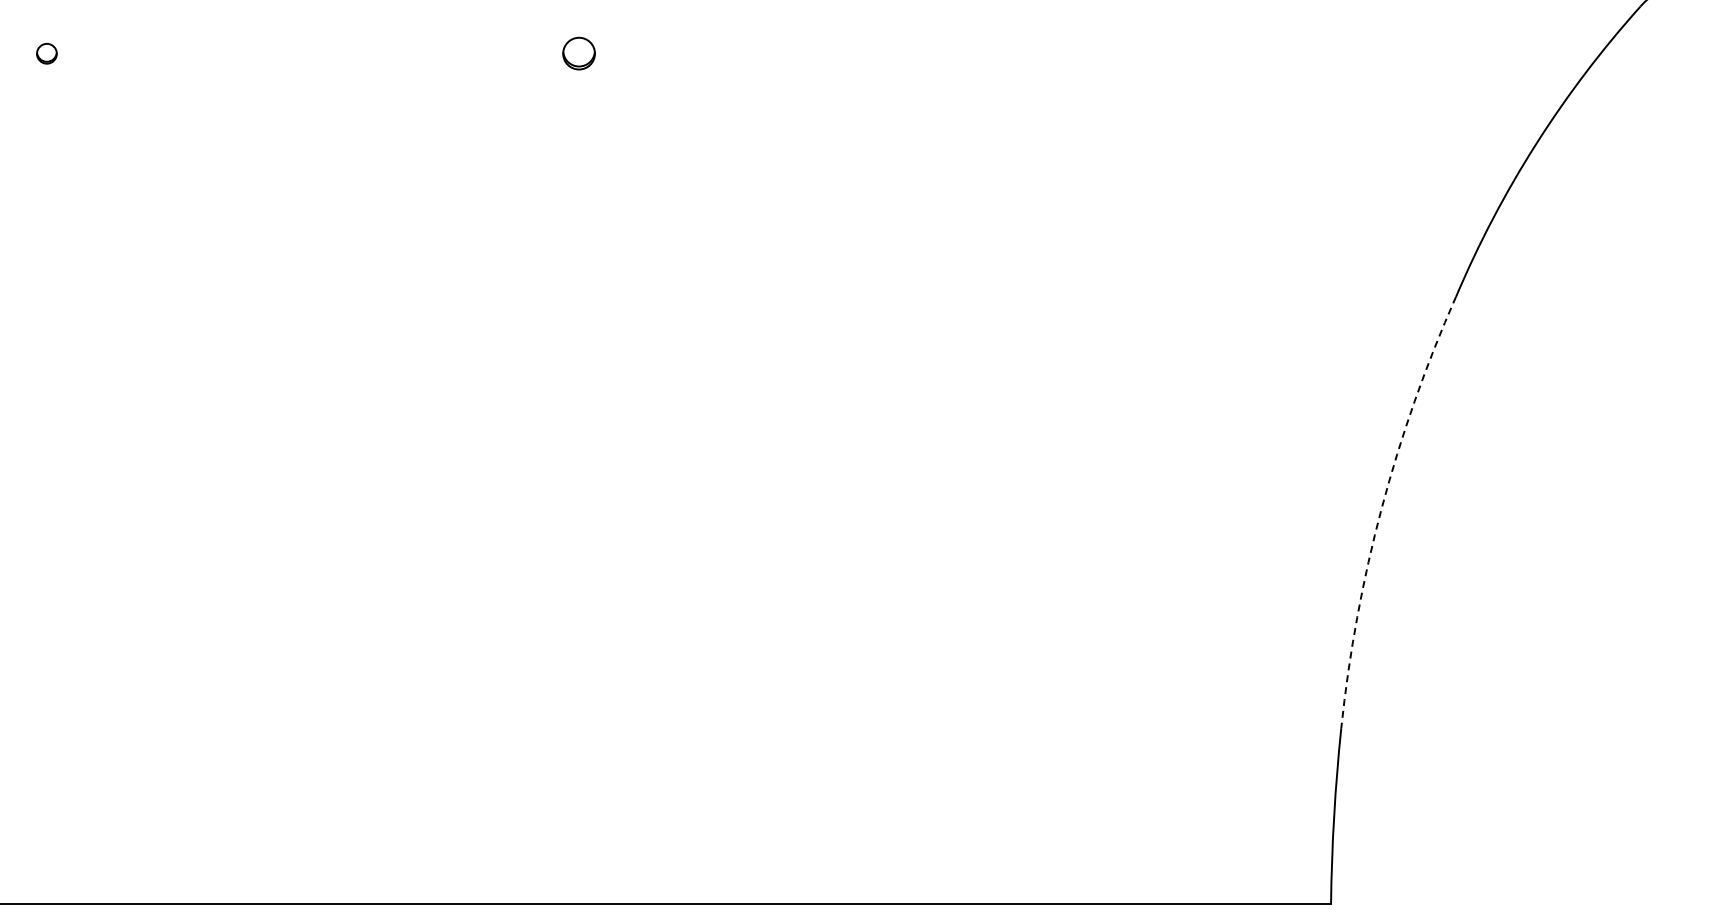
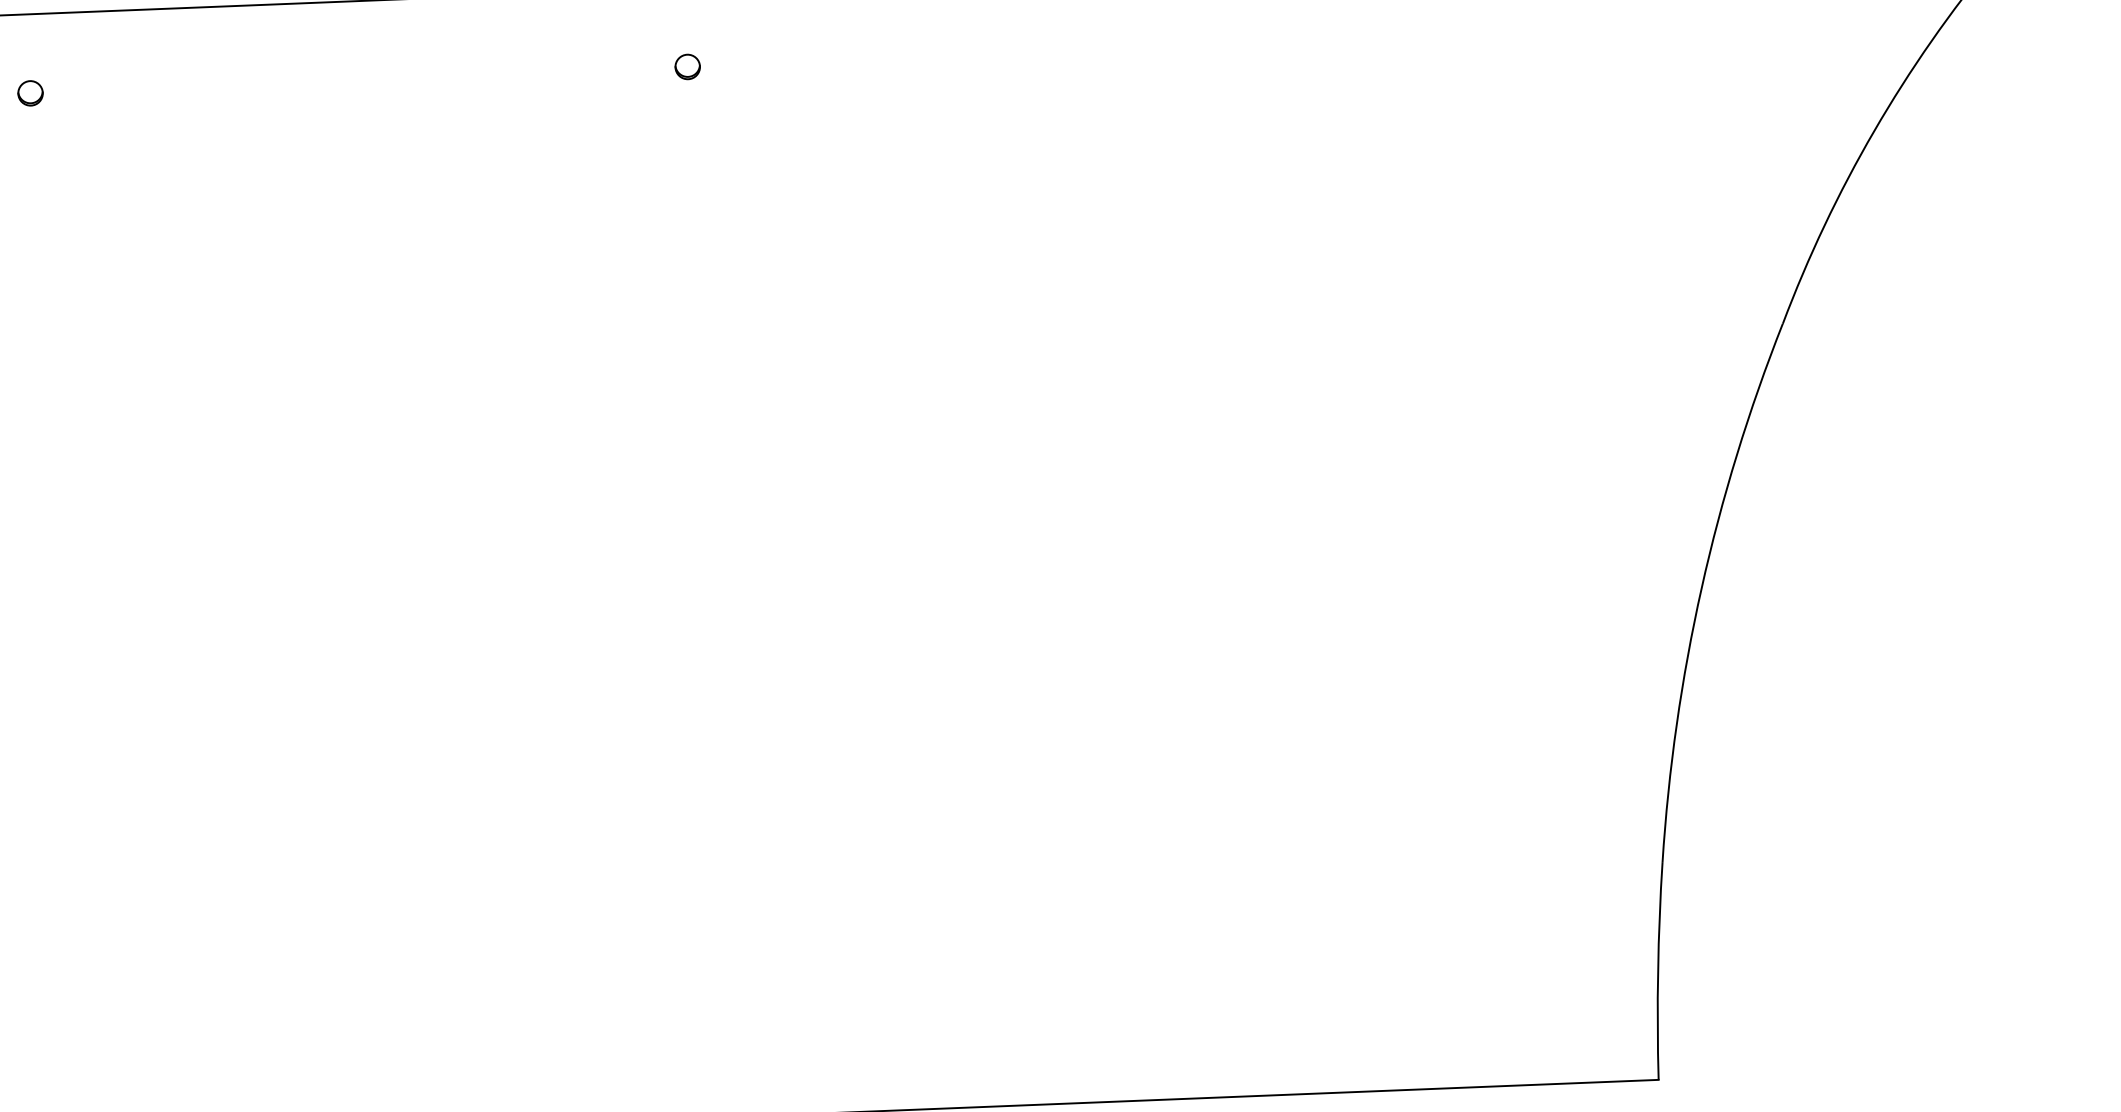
part: (578, 53) -> (687, 66), size x0.62
arc: (1381, 508) -> (1701, 588), dashed -> solid

